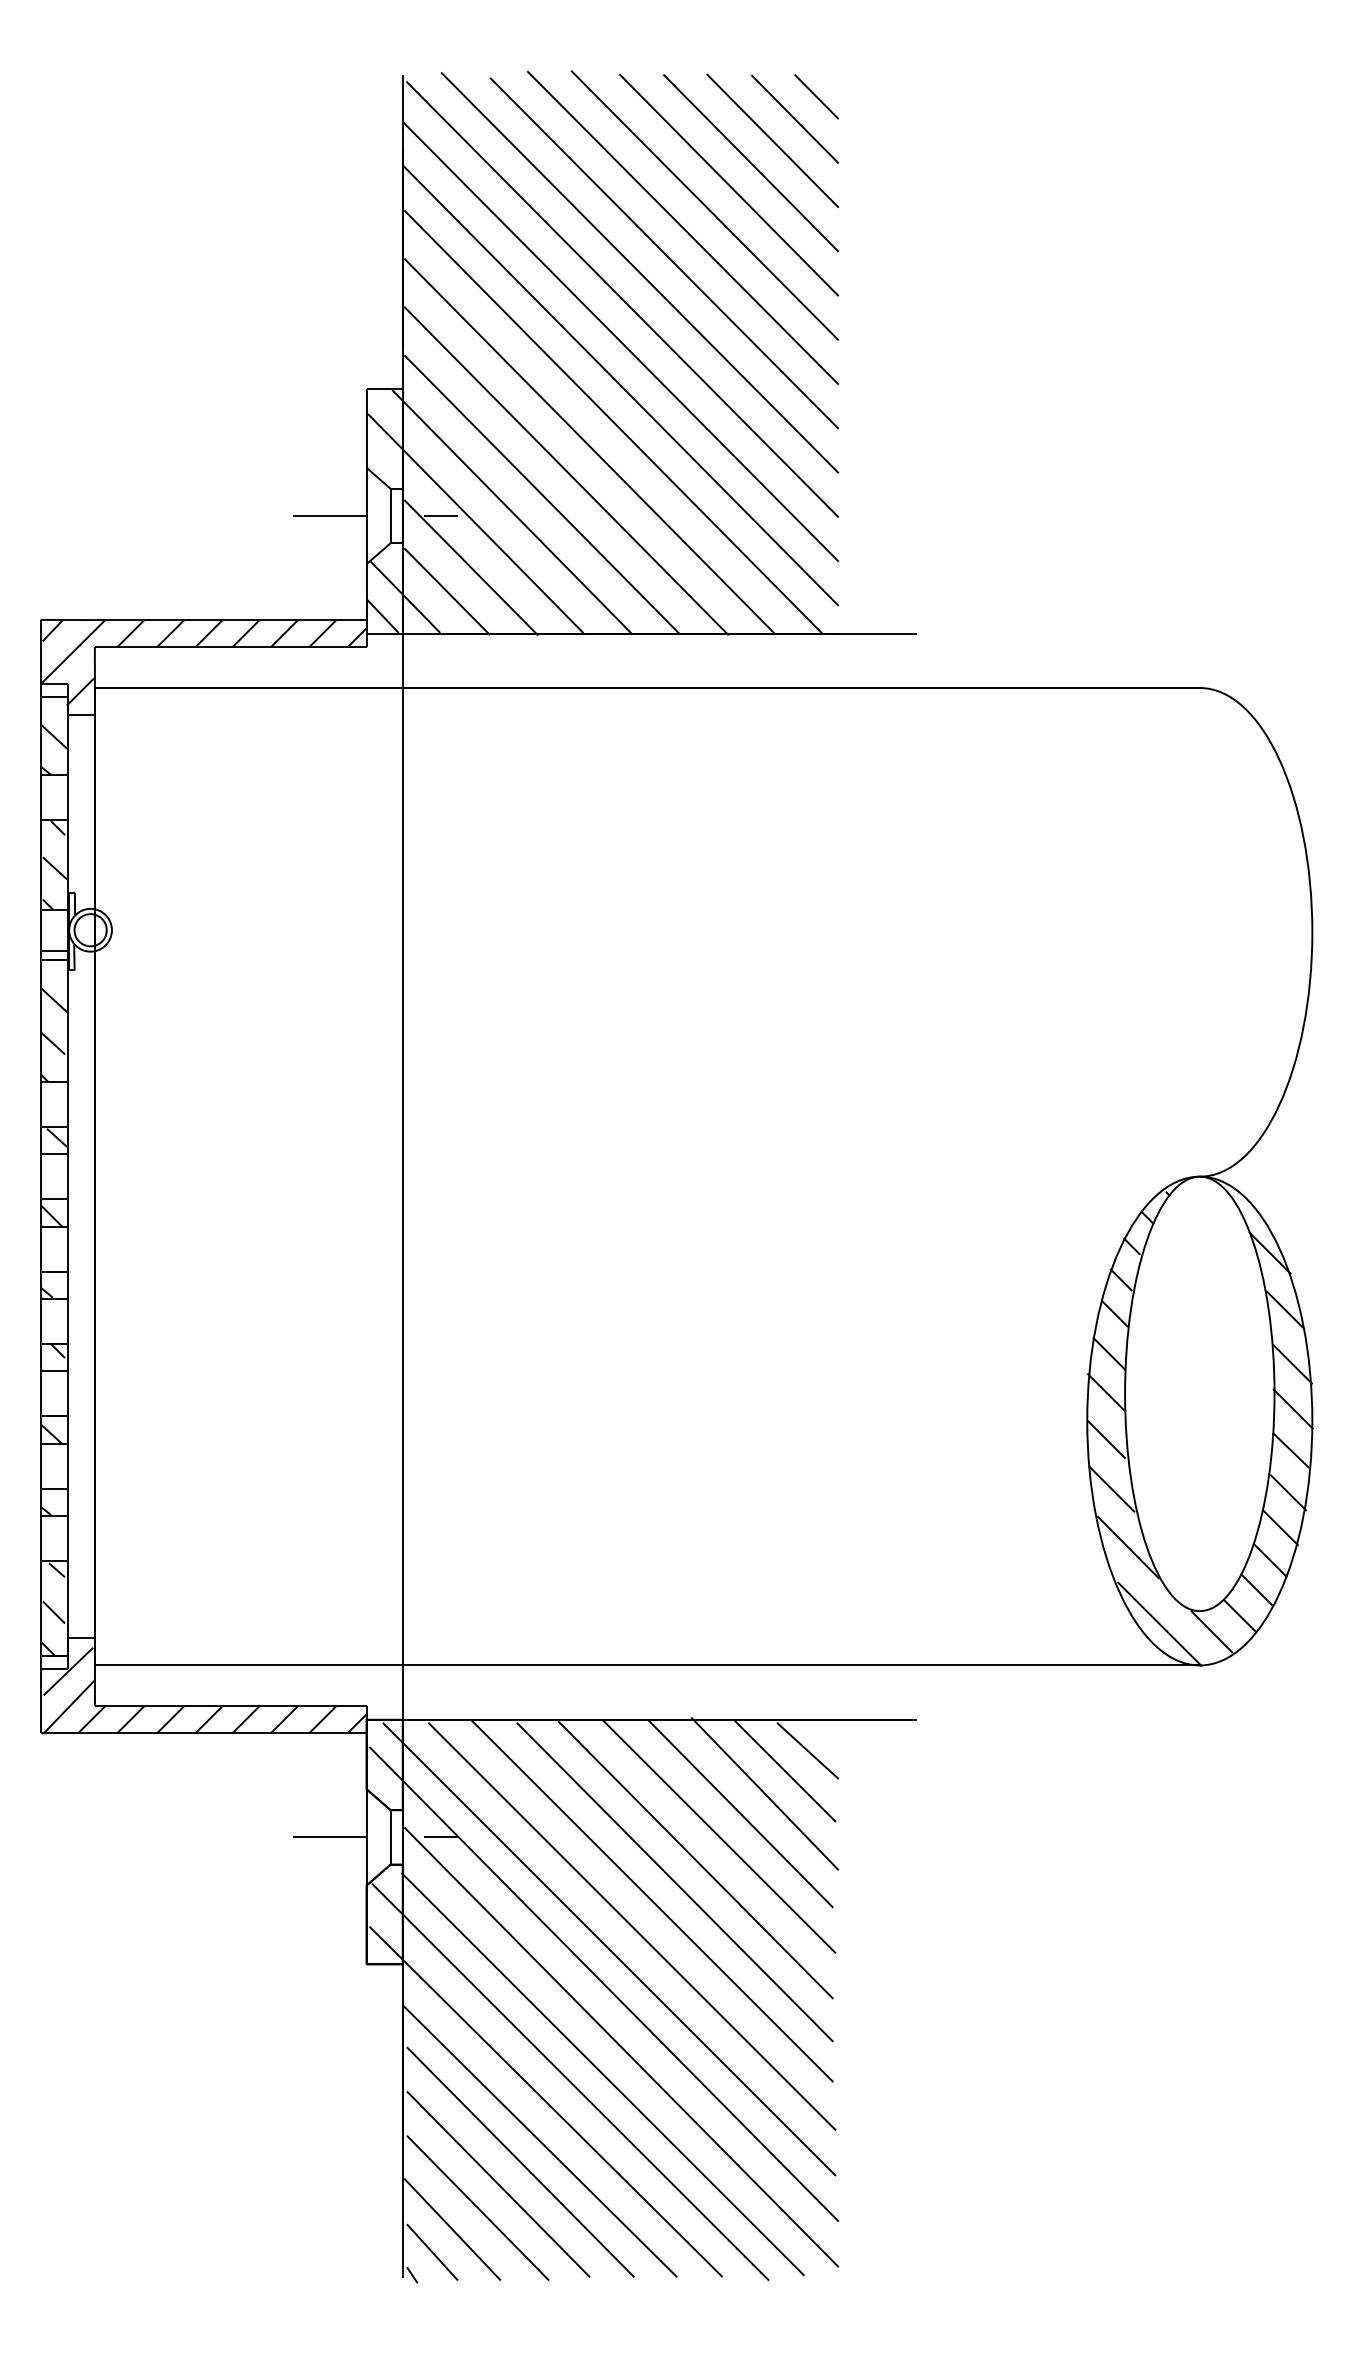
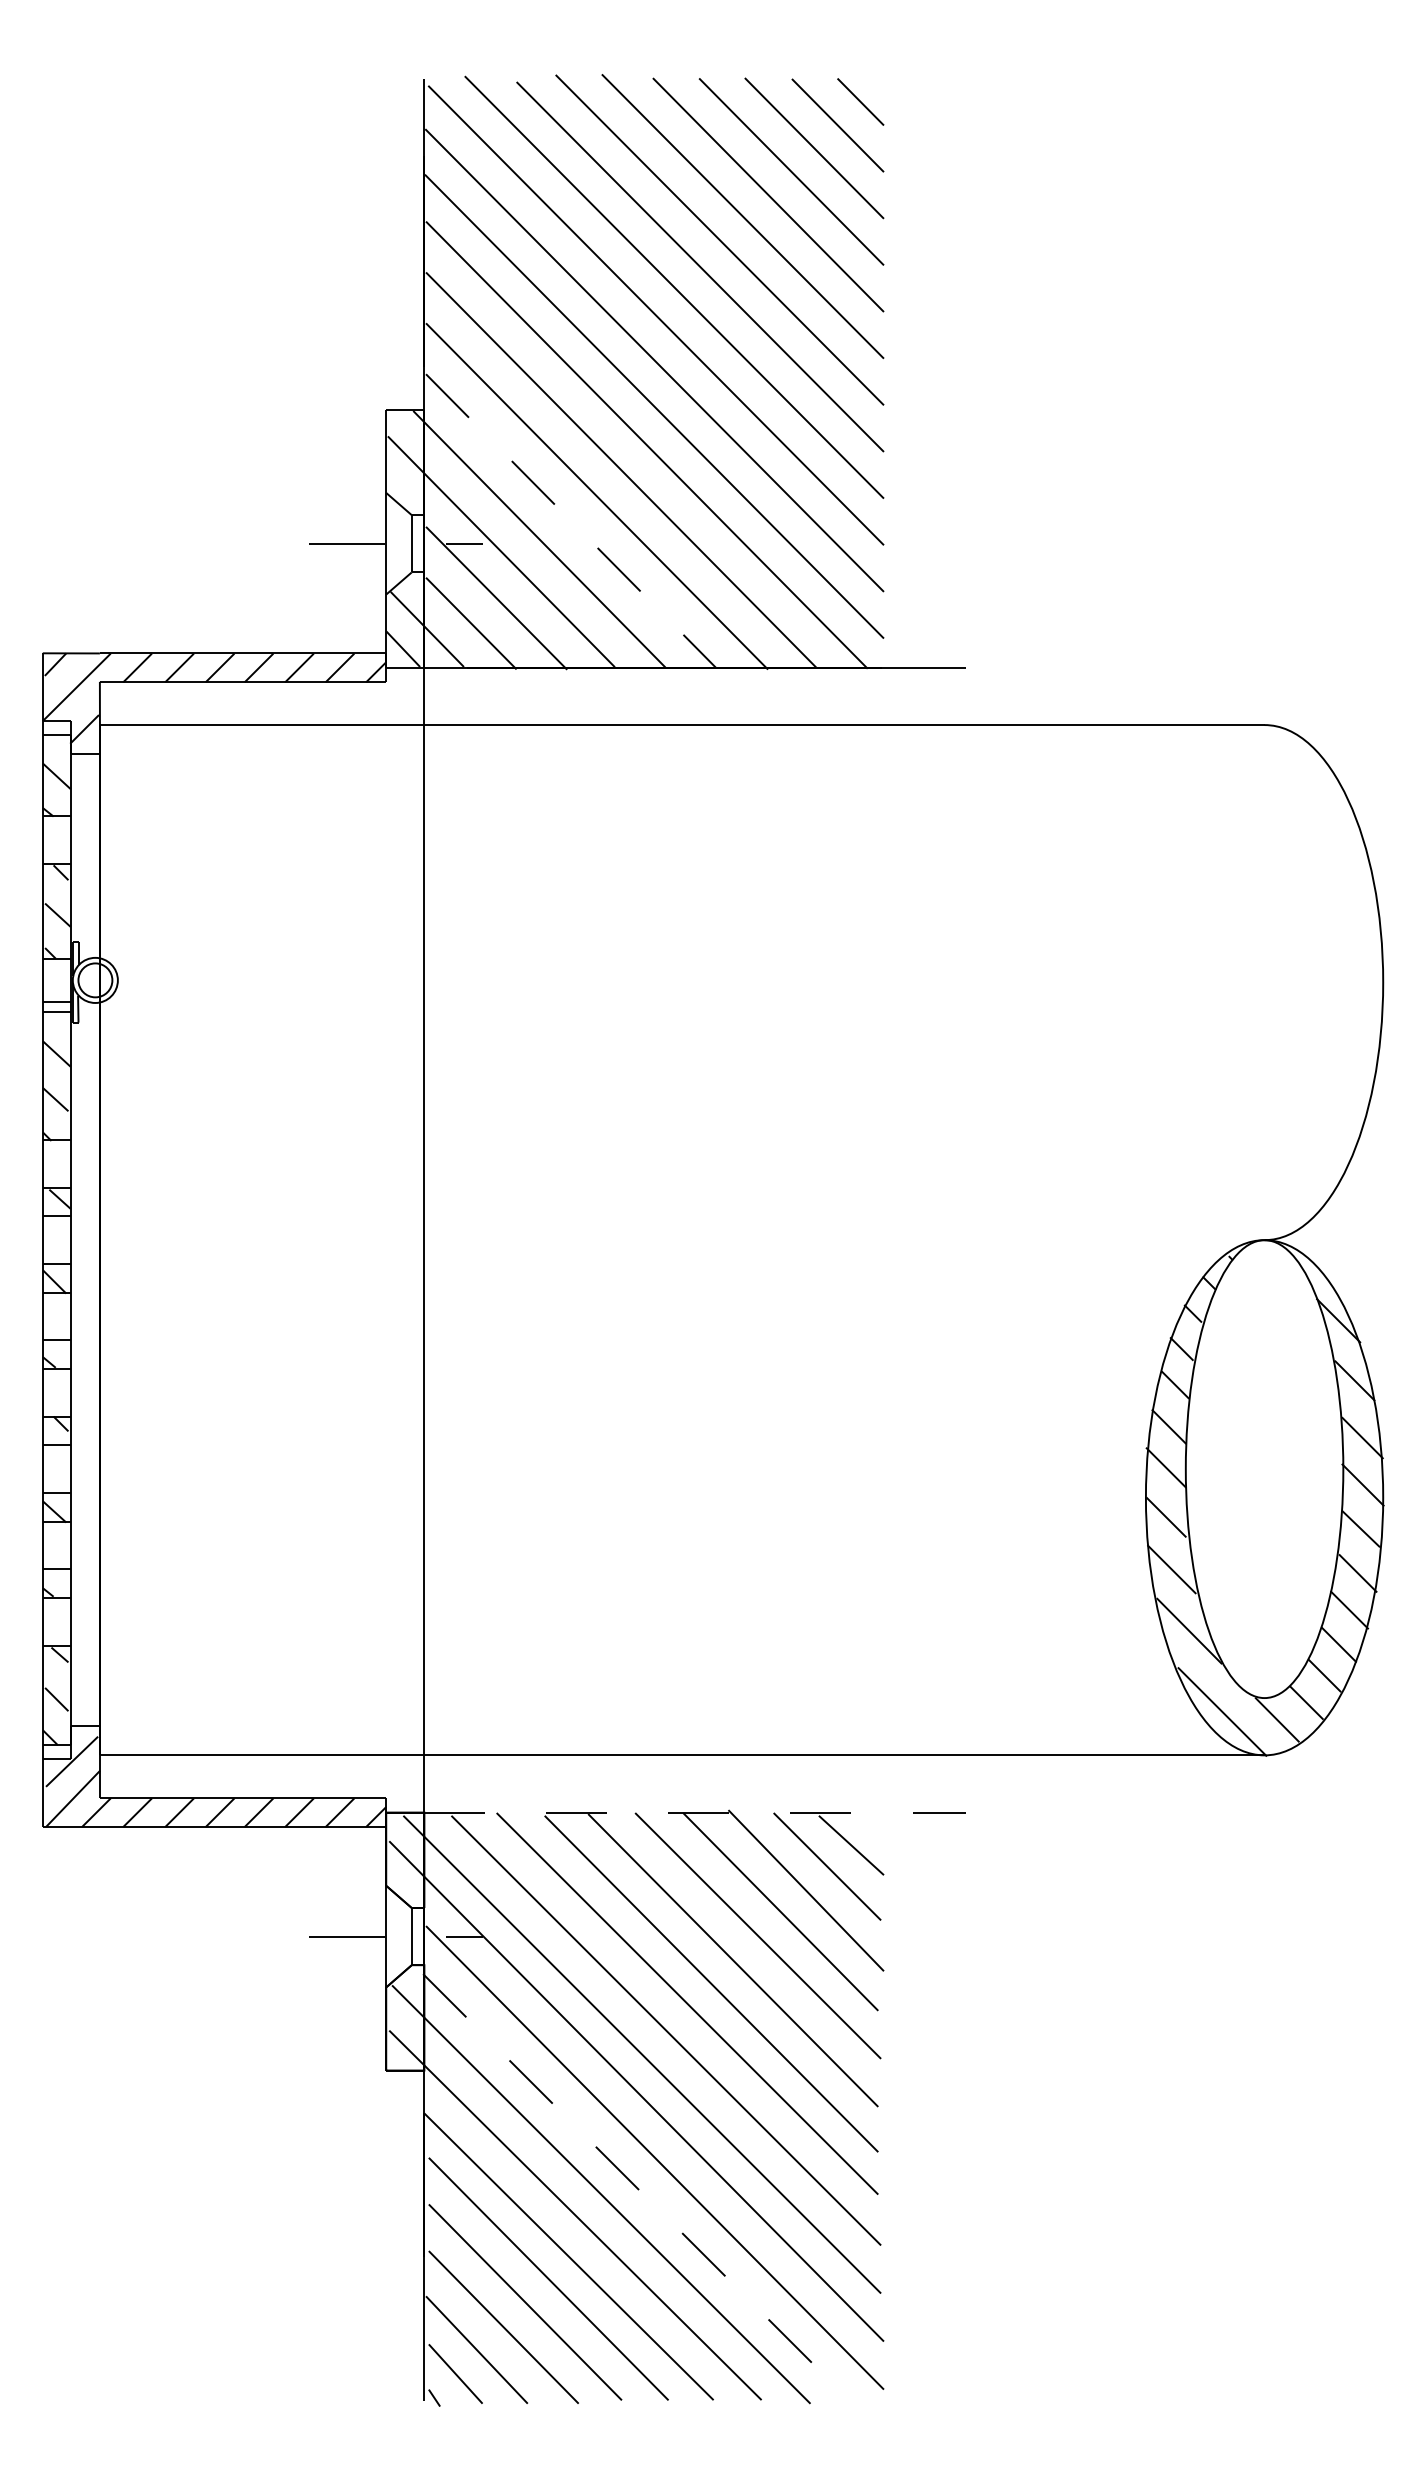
line: (542, 494) -> (571, 521), solid -> dashed
line: (659, 1719) -> (695, 1812), solid -> dashed
line: (603, 2074) -> (635, 2186), solid -> dashed

